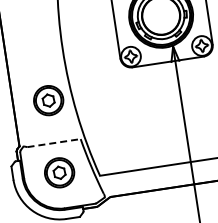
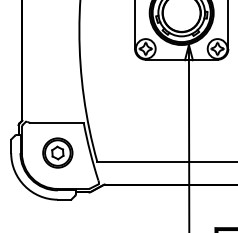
part: (48, 100) -> (57, 79), removed
line: (53, 142) -> (56, 122), dashed -> solid

